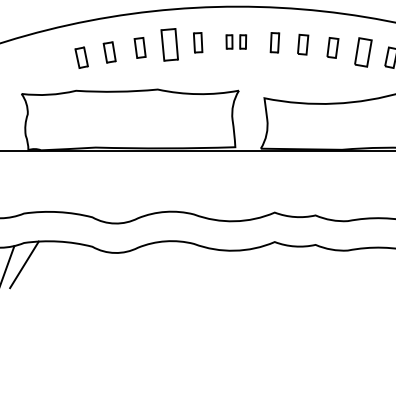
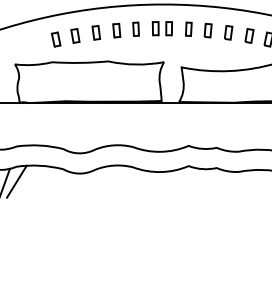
part: (235, 41) -> (161, 28), size x1.43
part: (169, 44) -> (116, 30), size x0.62
part: (363, 51) -> (249, 35), size x0.71

